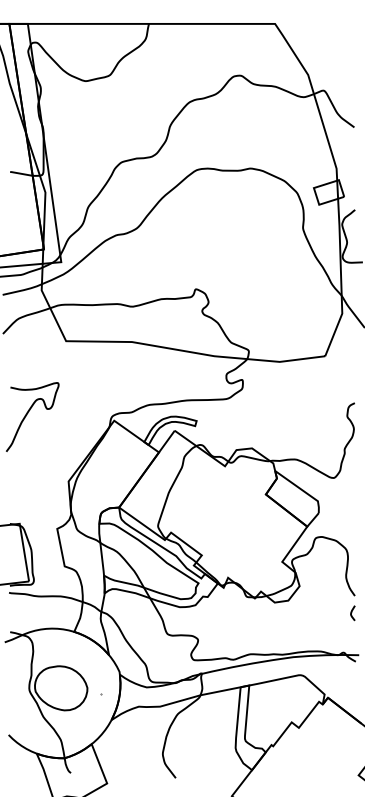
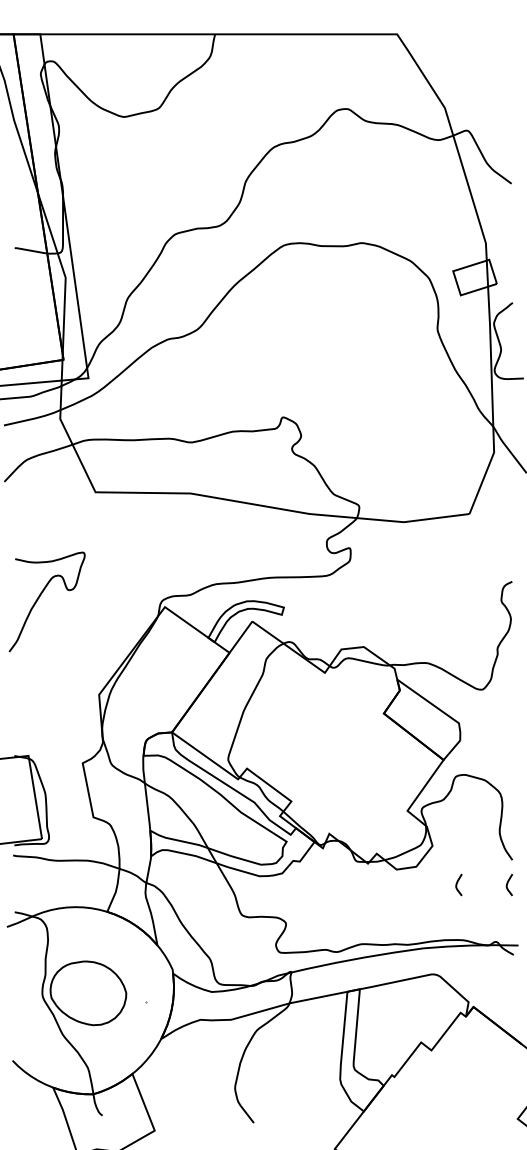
curve: (317, 612) -> (458, 883), added

